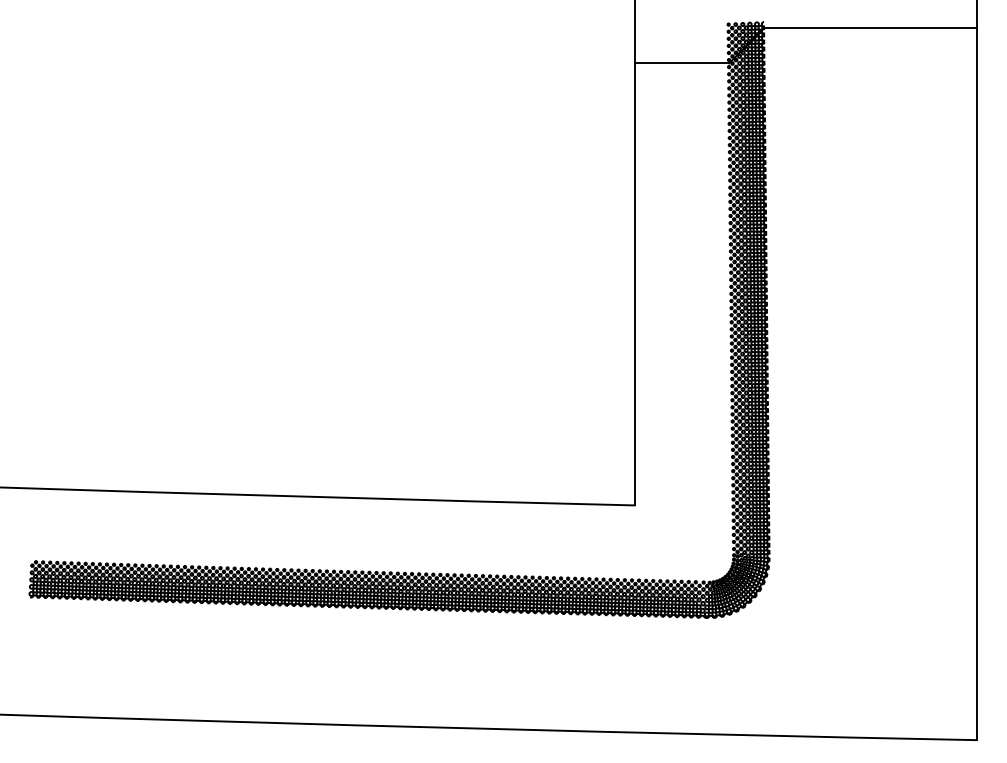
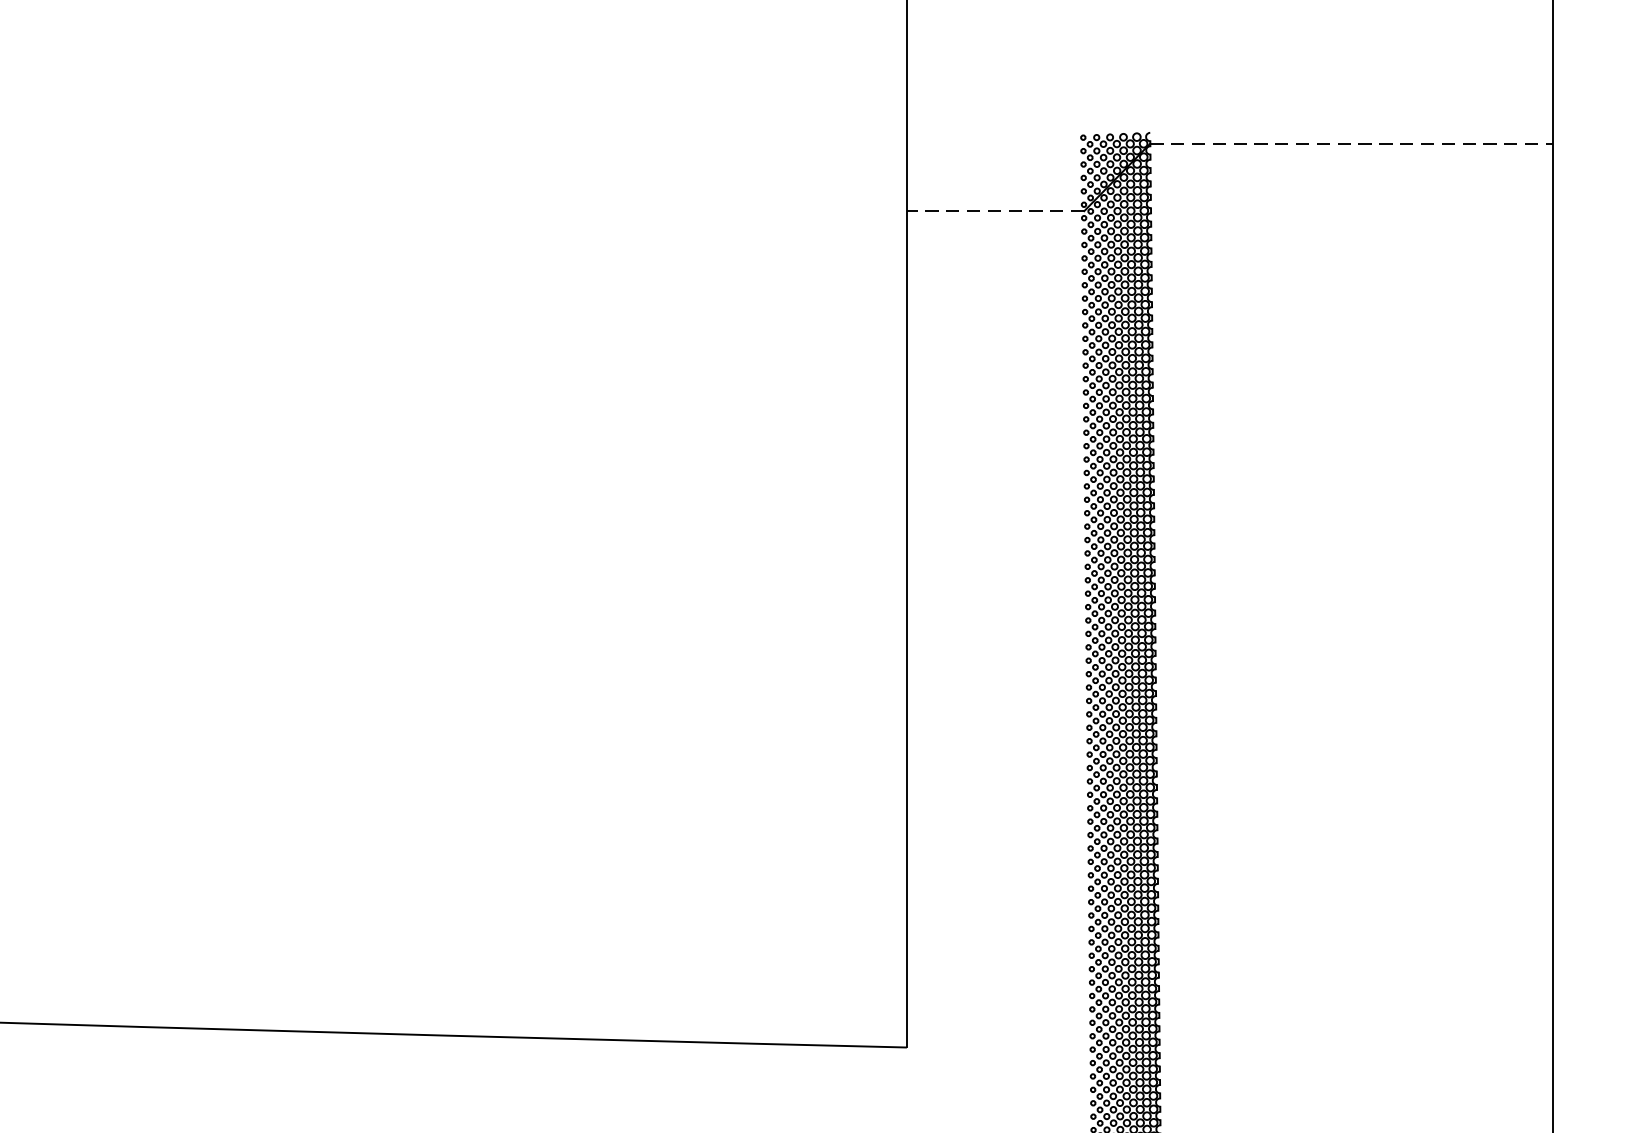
line: (870, 27) -> (1351, 143), solid -> dashed
line: (682, 63) -> (995, 211), solid -> dashed

